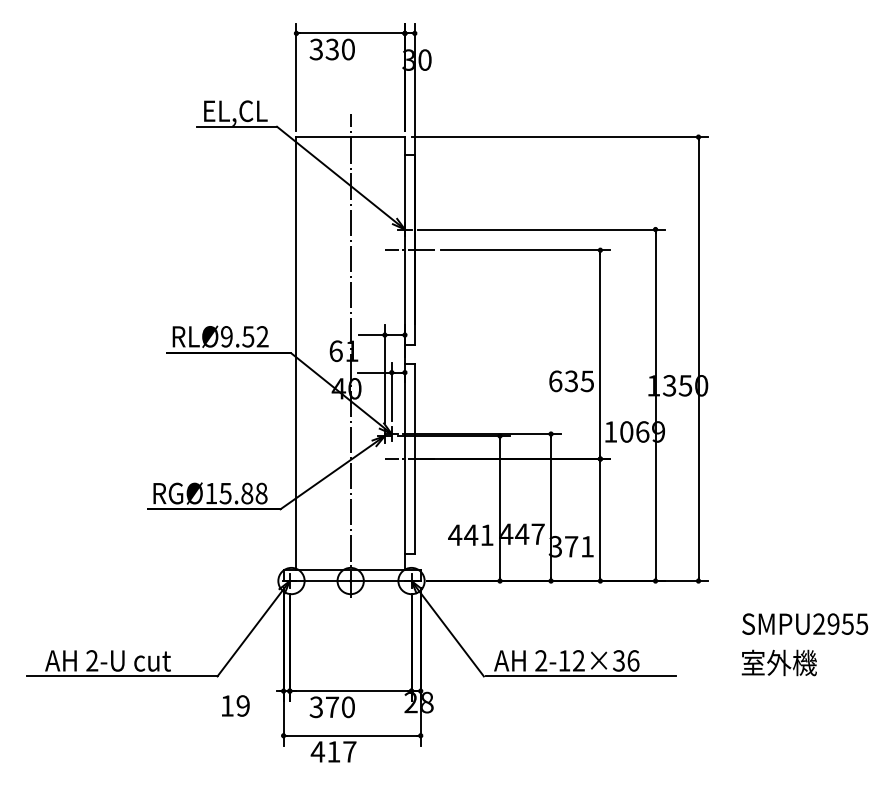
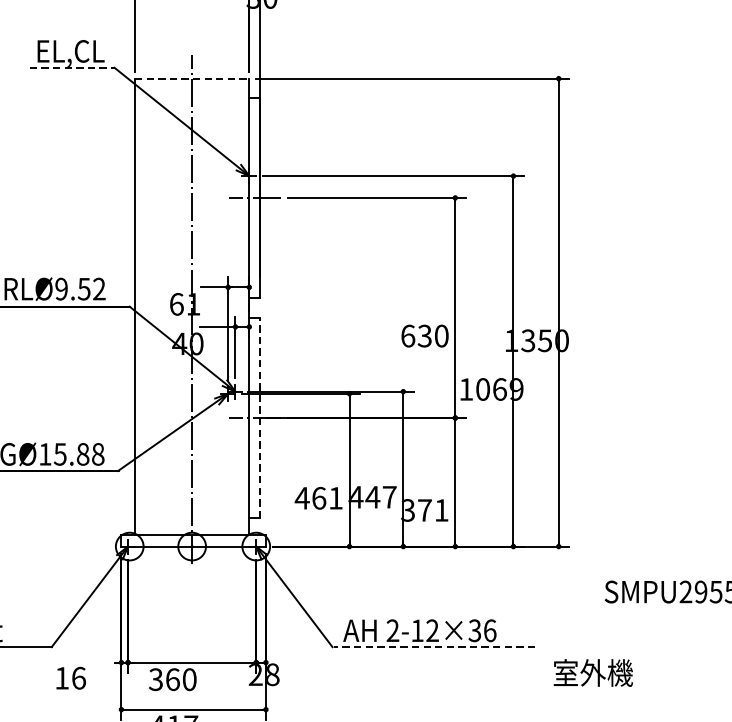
line: (237, 126) -> (72, 67), solid -> dashed
line: (351, 137) -> (192, 79), solid -> dashed
text: (587, 381) -> (441, 336), 635 -> 630
line: (414, 458) -> (259, 417), solid -> dashed
text: (470, 535) -> (318, 498), 441 -> 461
text: (778, 662) -> (592, 672), moved
line: (580, 676) -> (434, 647), solid -> dashed
text: (242, 705) -> (78, 677), 19 -> 16
text: (332, 707) -> (172, 679), 370 -> 360

